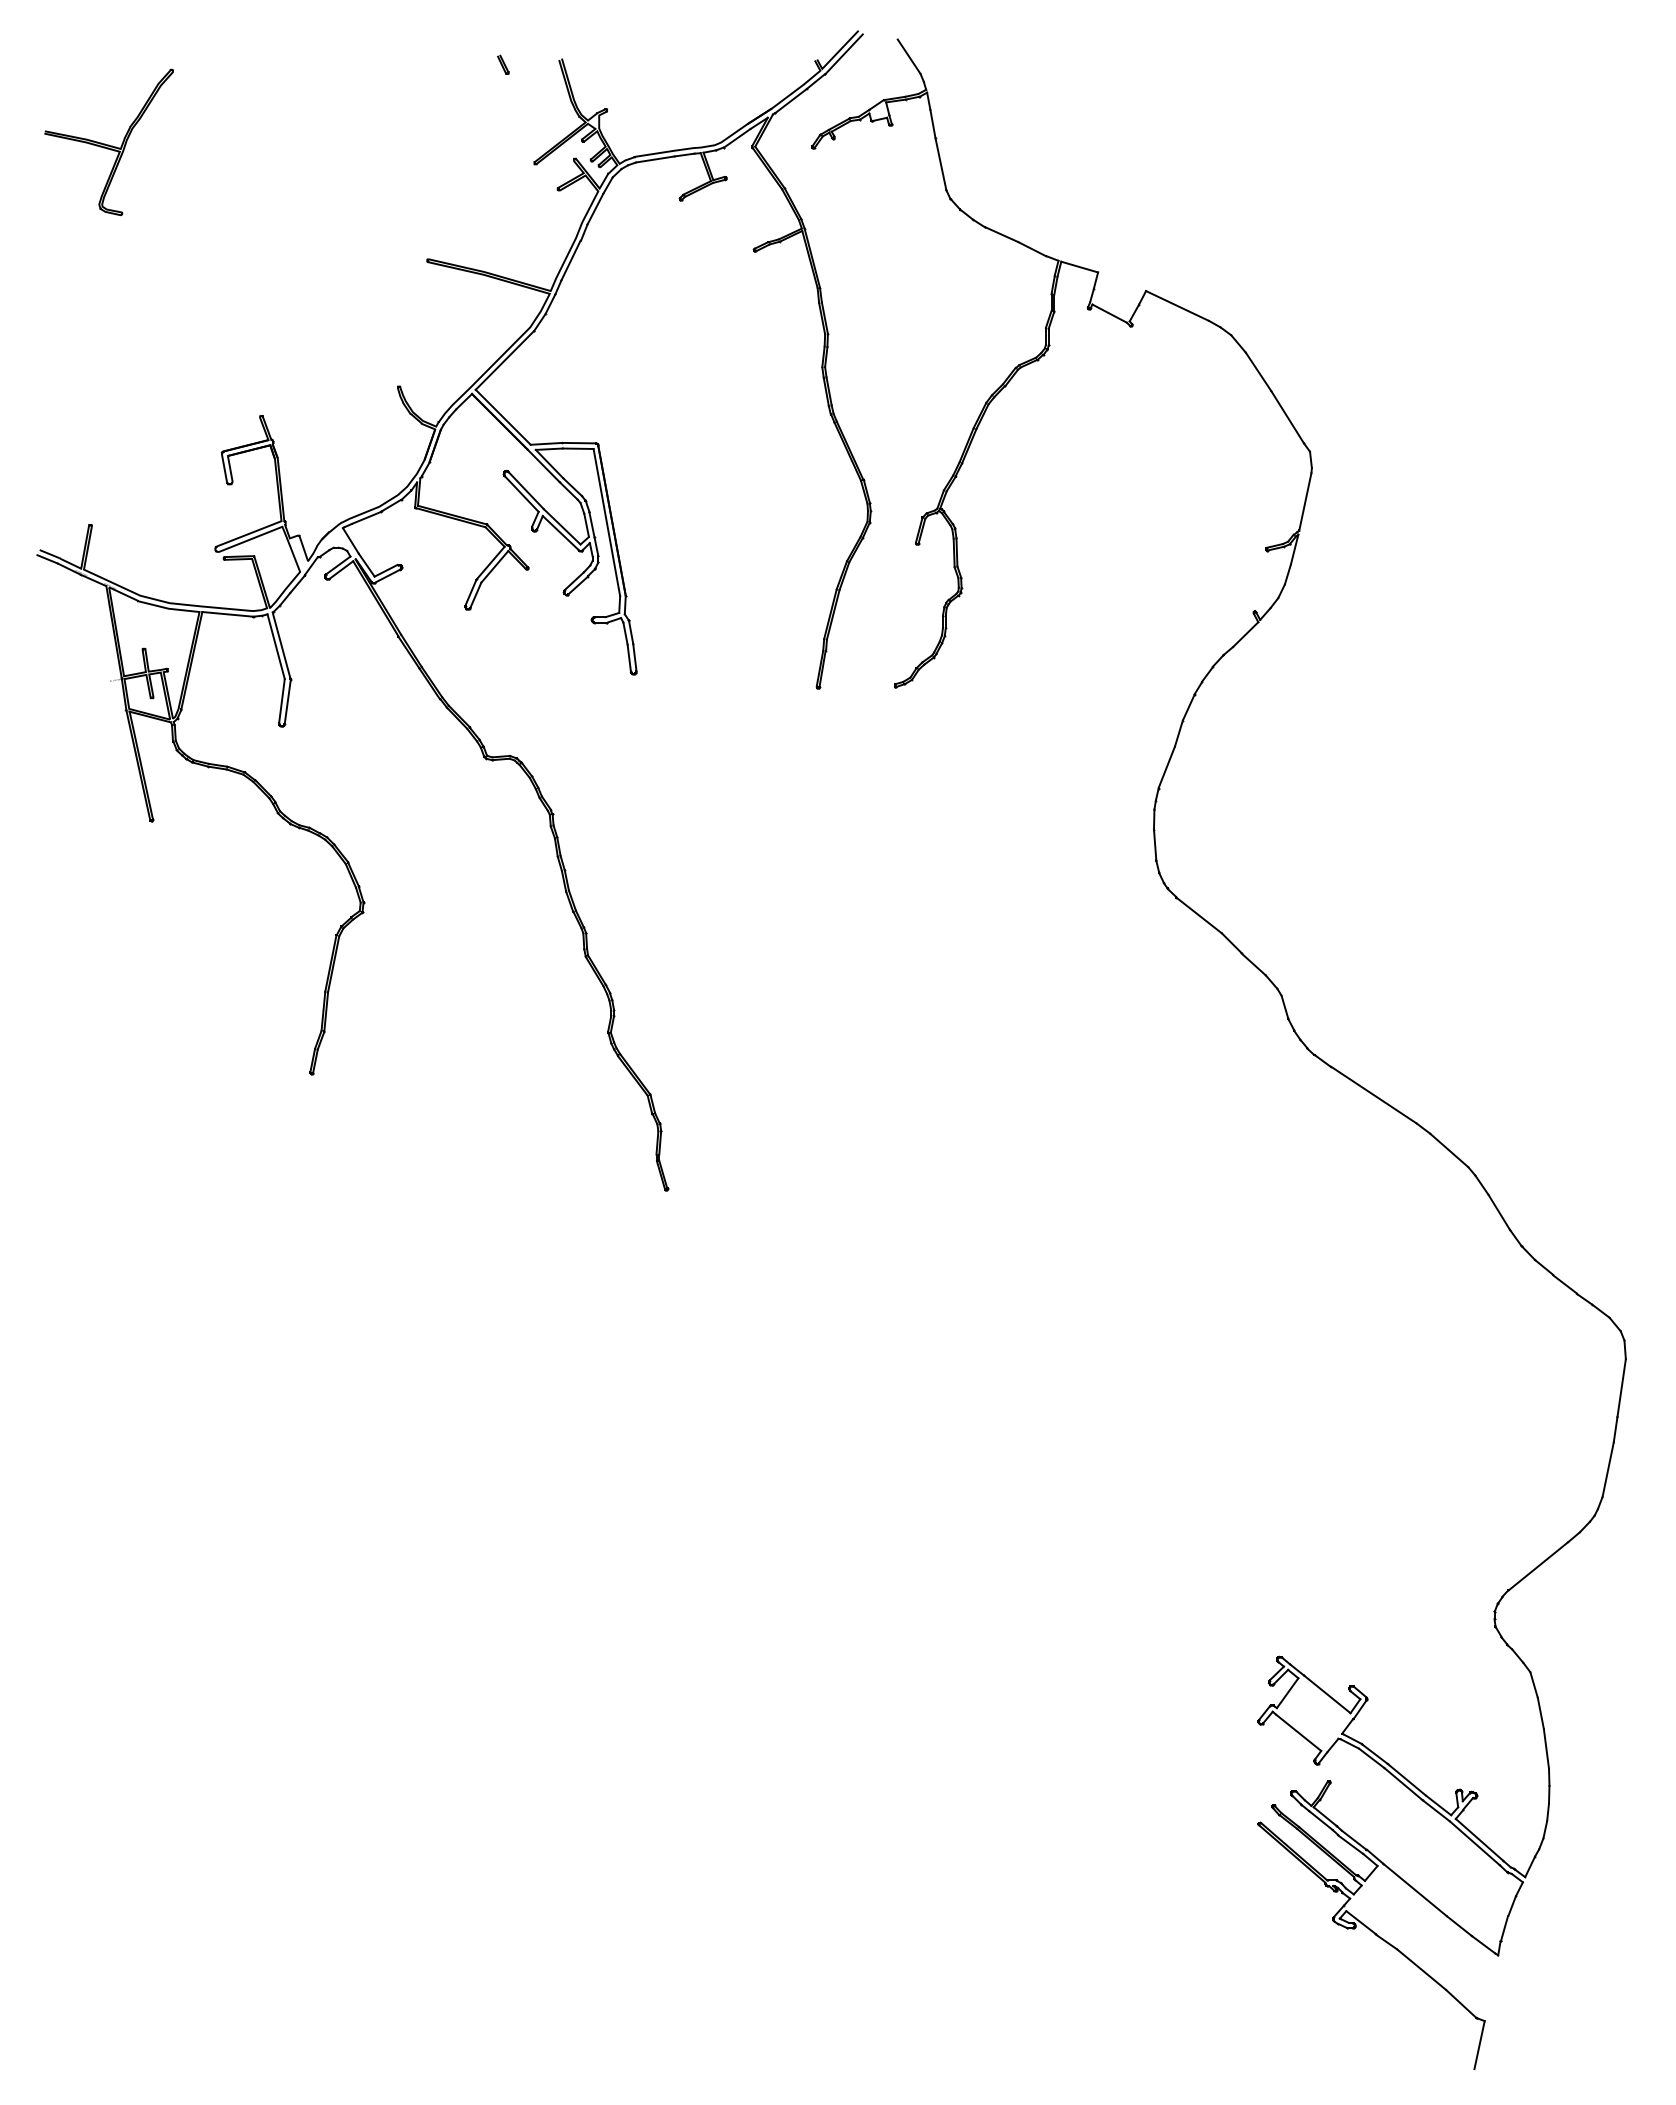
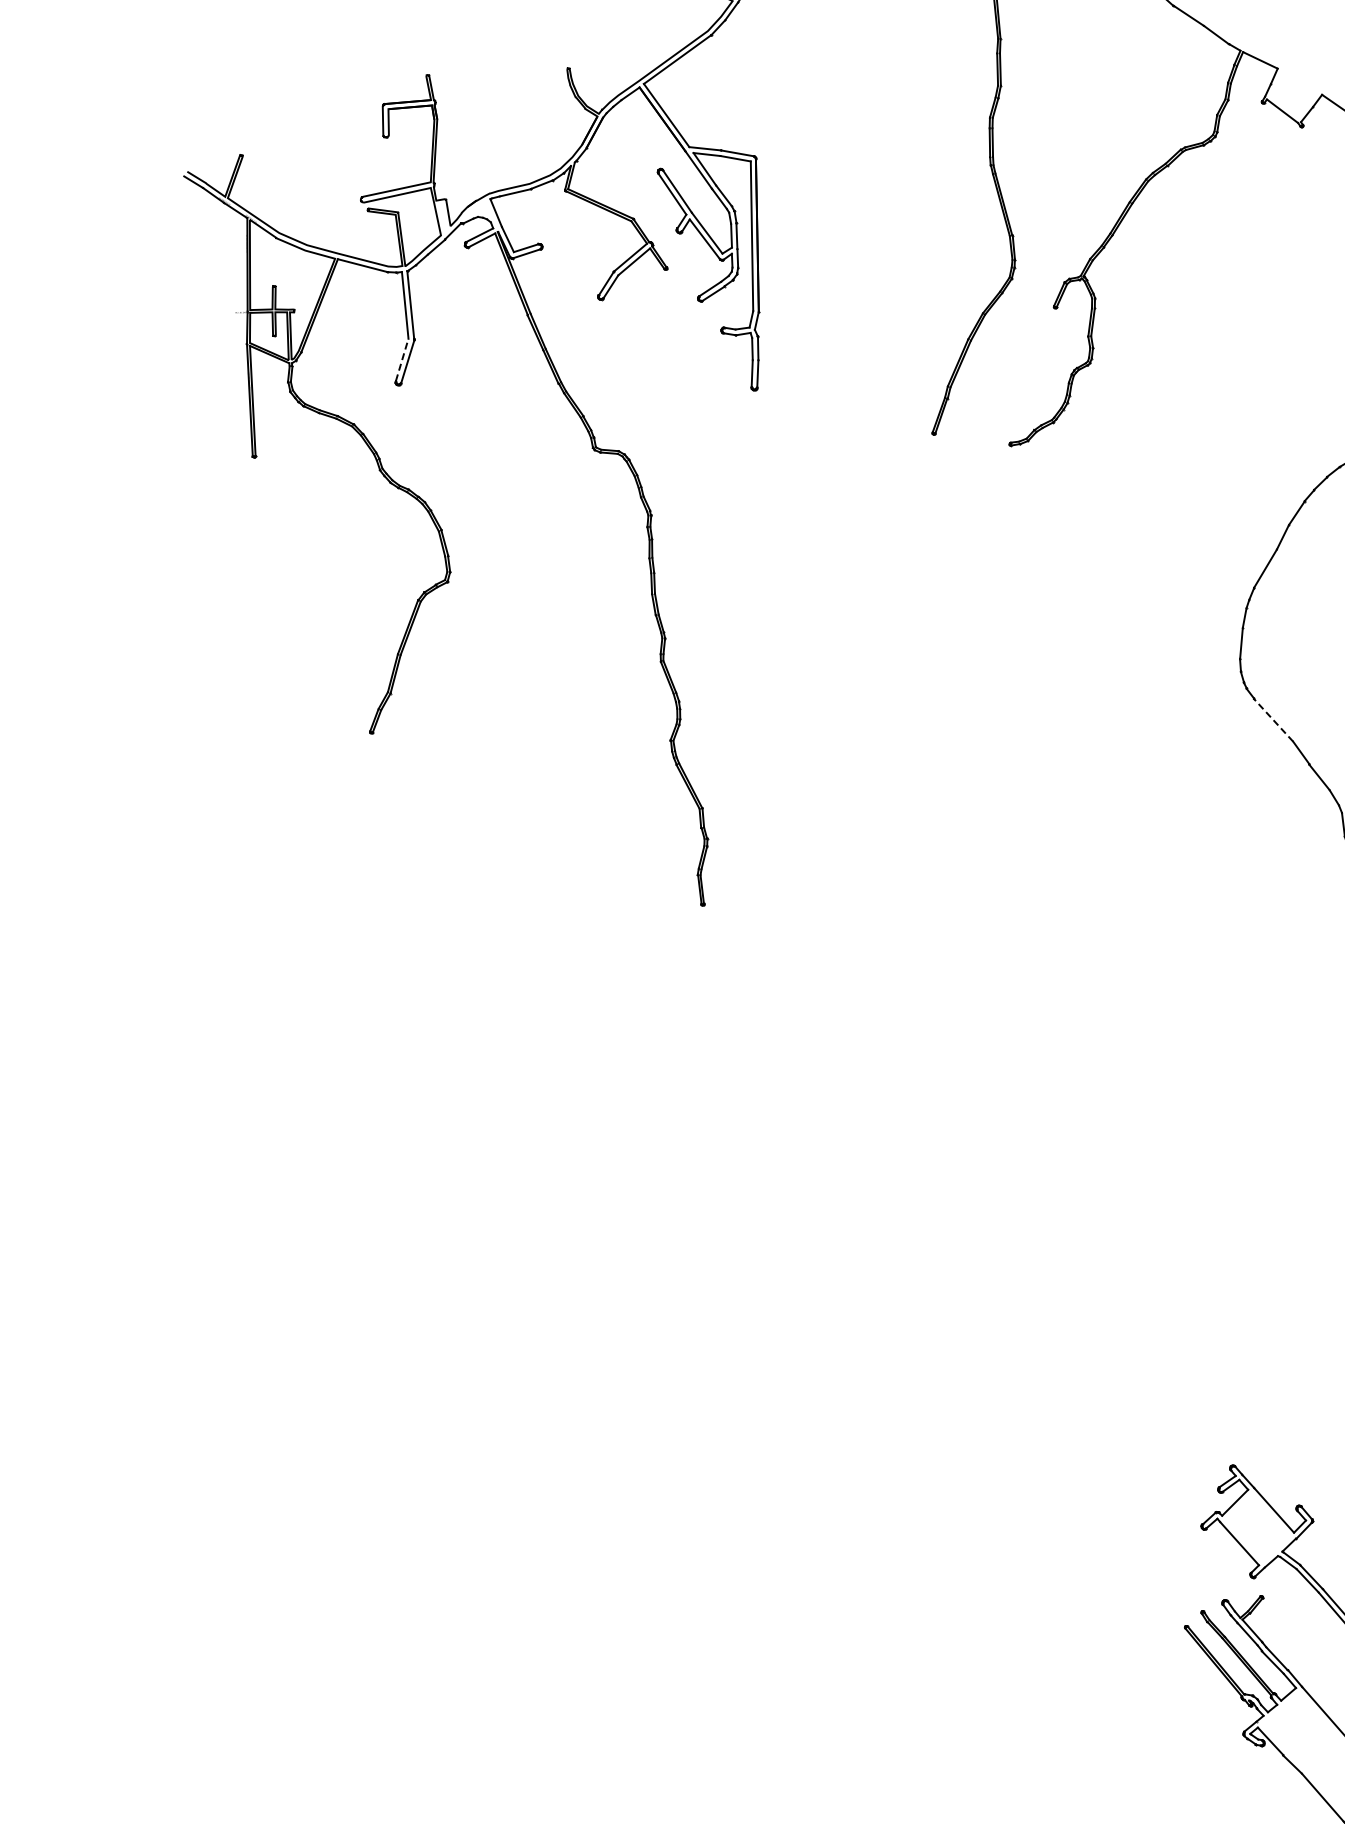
line: (282, 700) -> (402, 359), solid -> dashed
line: (1198, 915) -> (1272, 720), solid -> dashed

